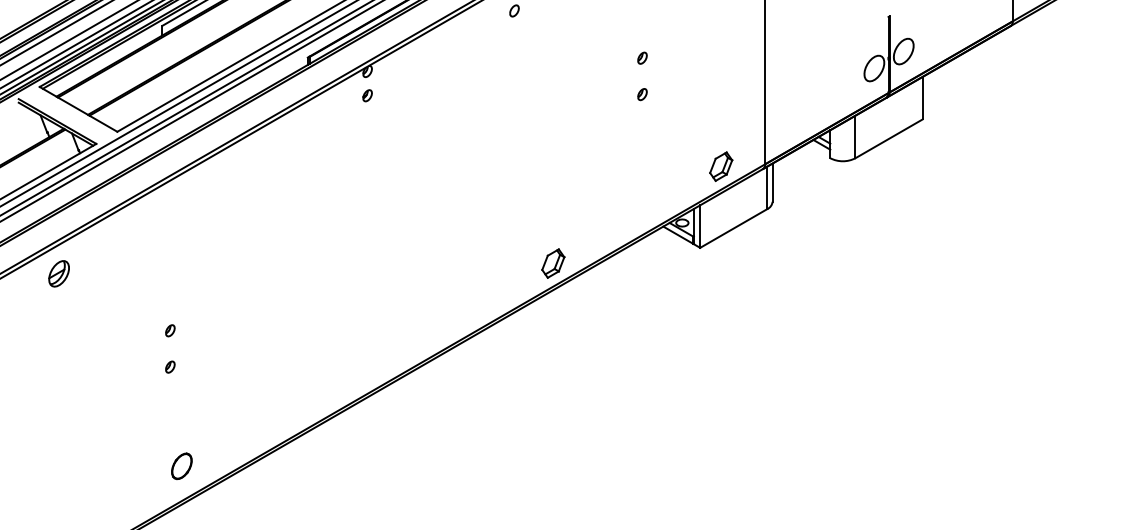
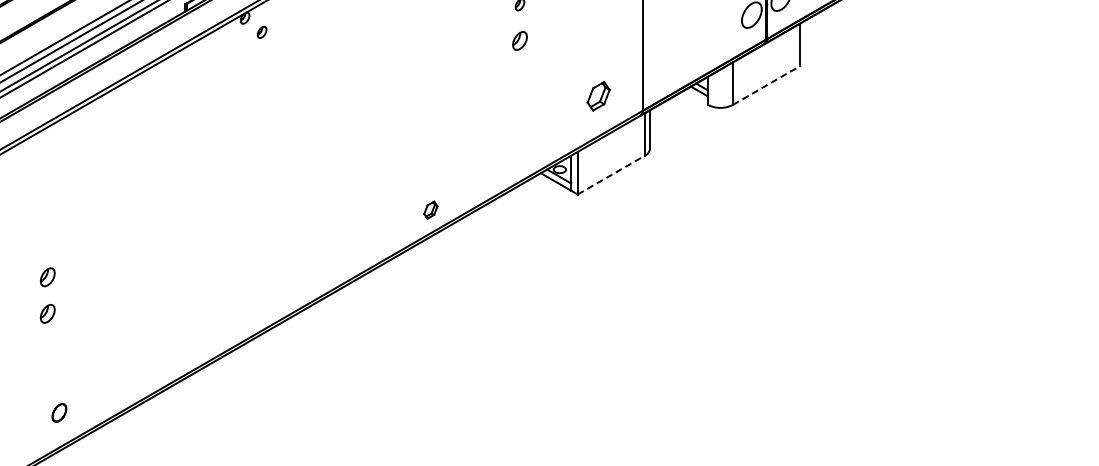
part: (642, 94) -> (520, 41), size x1.6
part: (367, 95) -> (262, 32), moved
line: (889, 138) -> (767, 85), solid -> dashed
part: (721, 166) -> (599, 96), moved
line: (733, 228) -> (611, 175), solid -> dashed
part: (553, 263) -> (431, 210), size x0.6
part: (170, 330) -> (48, 277), size x1.6
part: (170, 366) -> (48, 313), size x1.6
part: (181, 465) -> (59, 412), size x0.7

